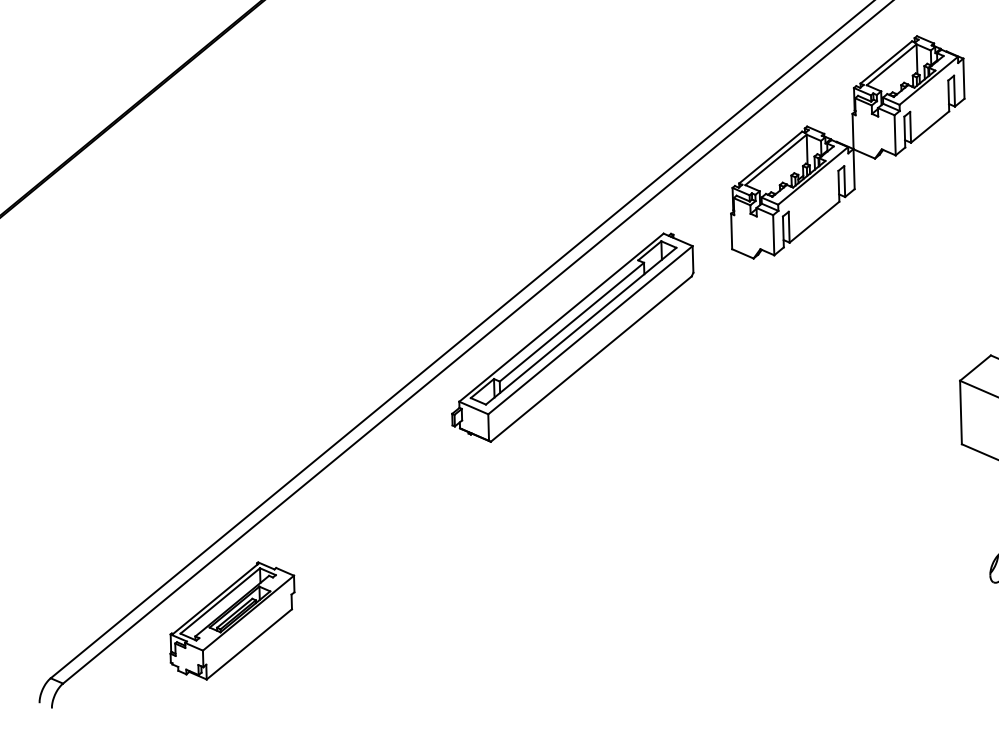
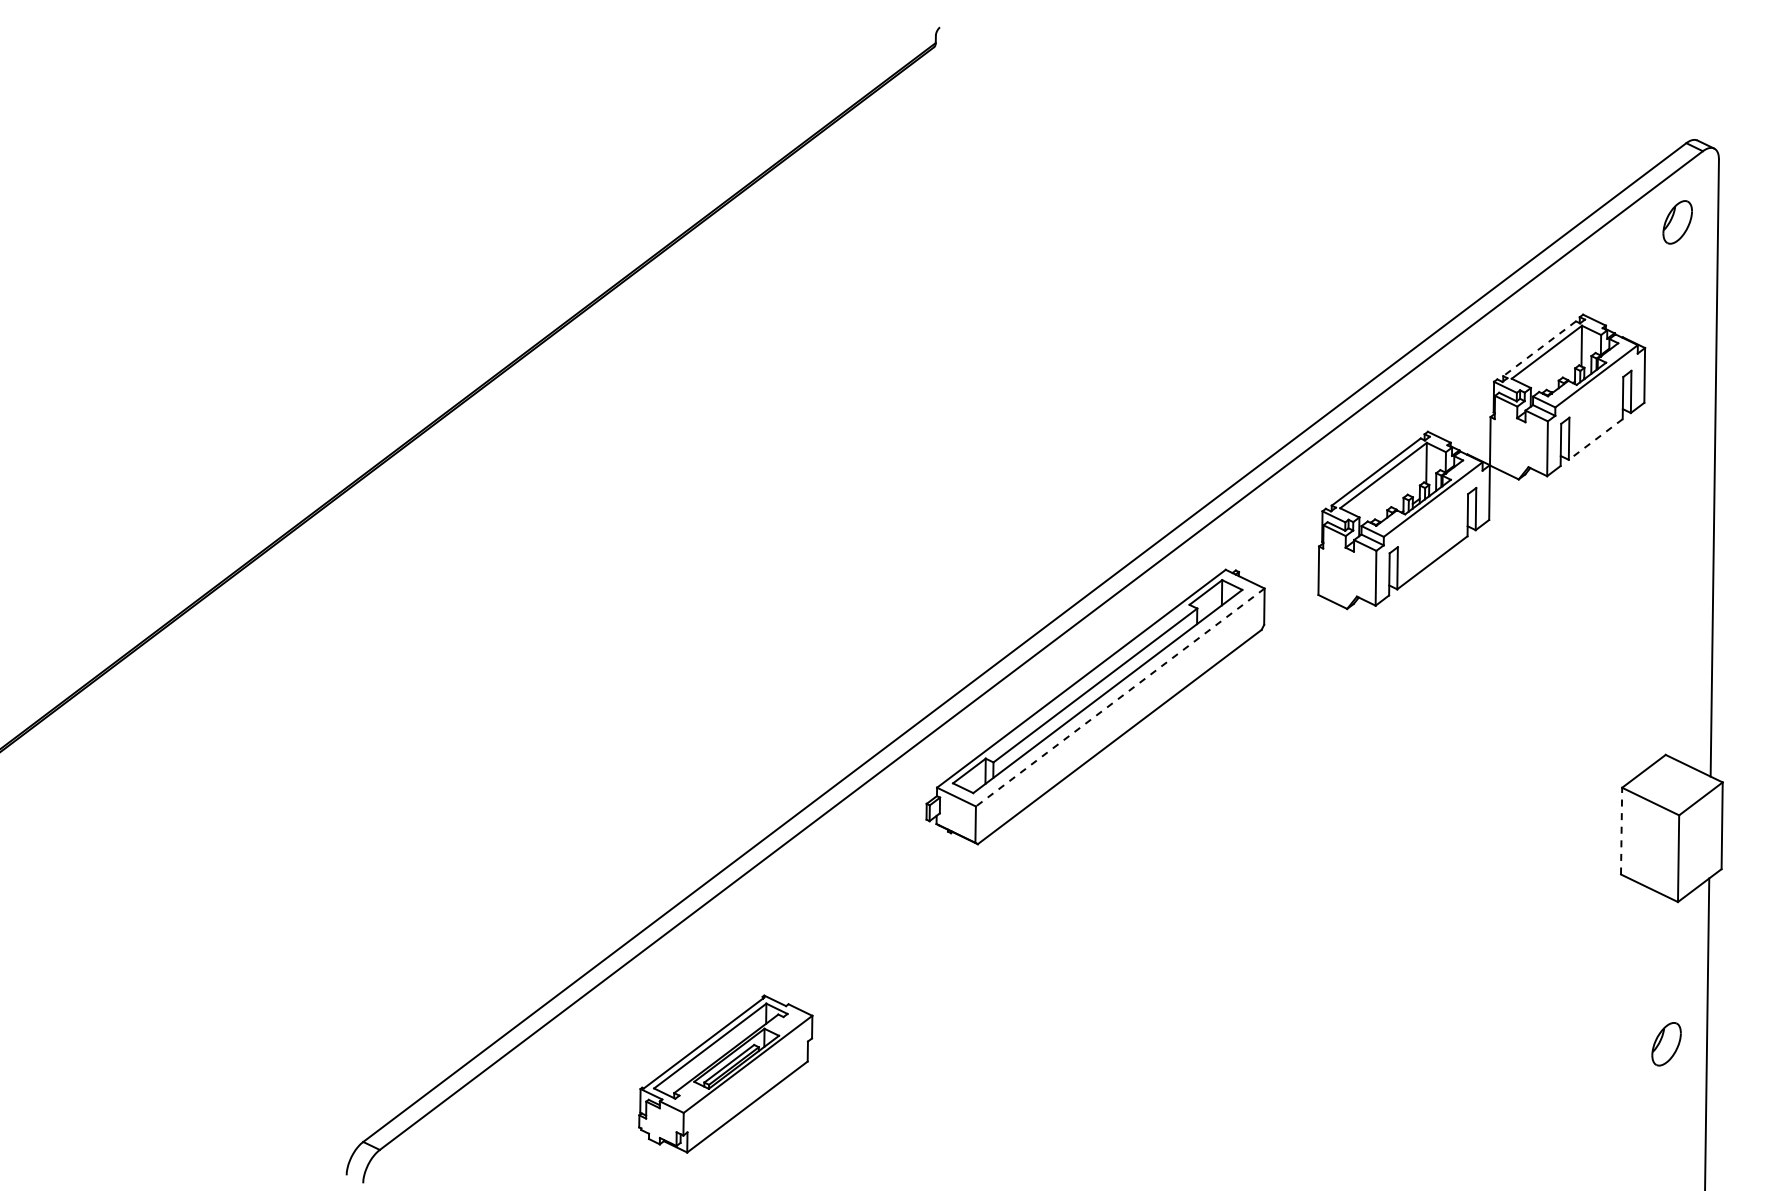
line: (886, 62) -> (1539, 348), solid -> dashed
line: (929, 127) -> (1595, 439), solid -> dashed
line: (590, 330) -> (1120, 697), solid -> dashed
line: (960, 412) -> (1621, 830), solid -> dashed
part: (232, 620) -> (725, 1073), moved

